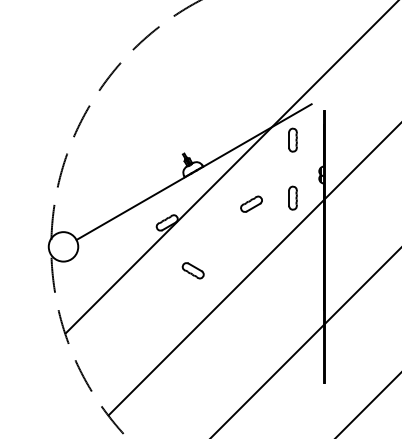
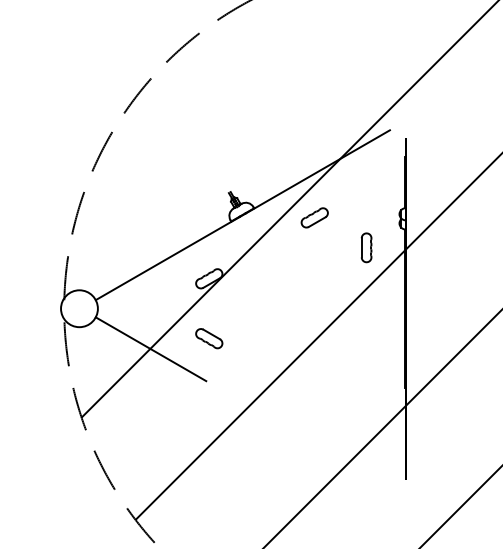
part: (292, 139) -> (365, 174), removed
part: (251, 203) -> (314, 216), moved
part: (192, 270) -> (208, 338), moved
line: (120, 278) -> (150, 348), added

